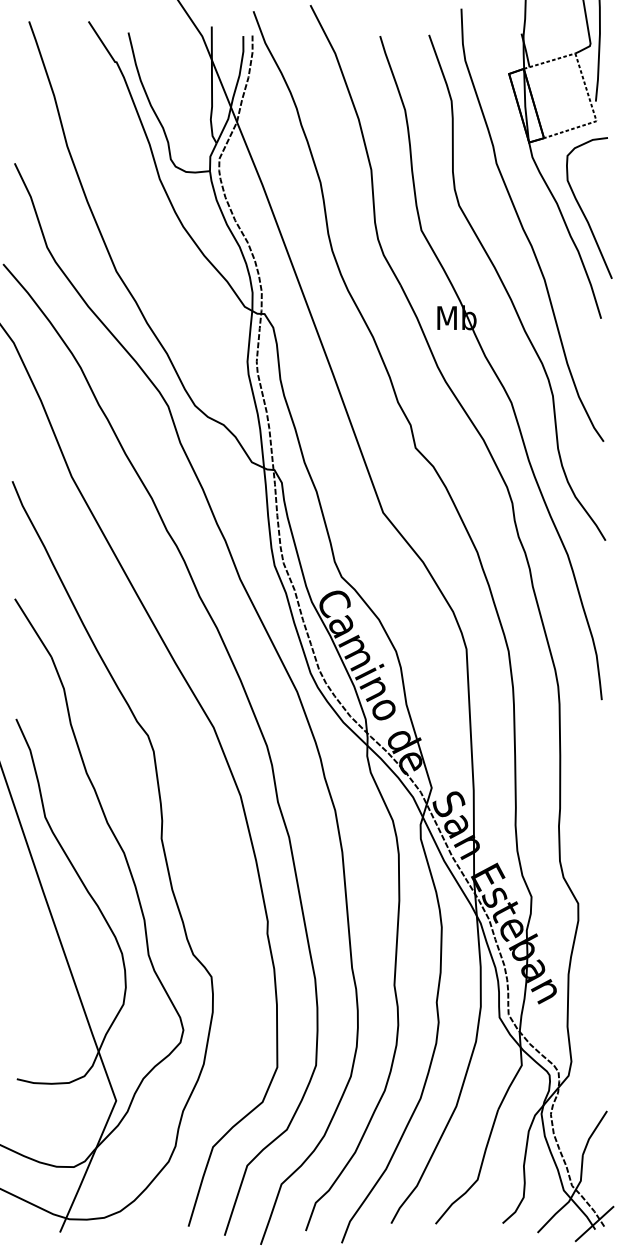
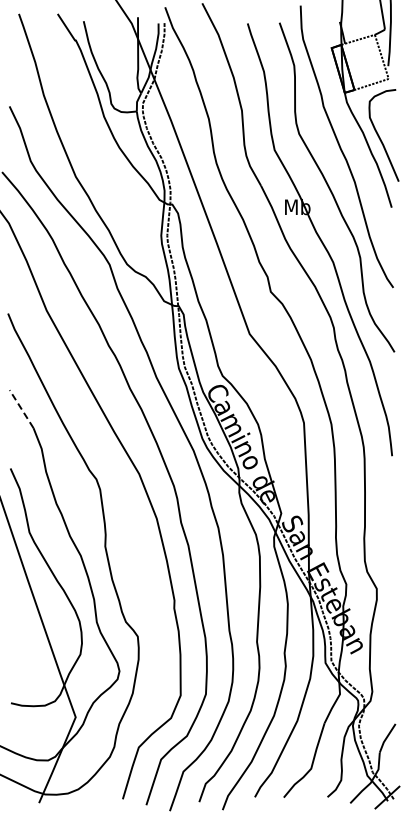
line: (33, 626) -> (21, 408), solid -> dashed

